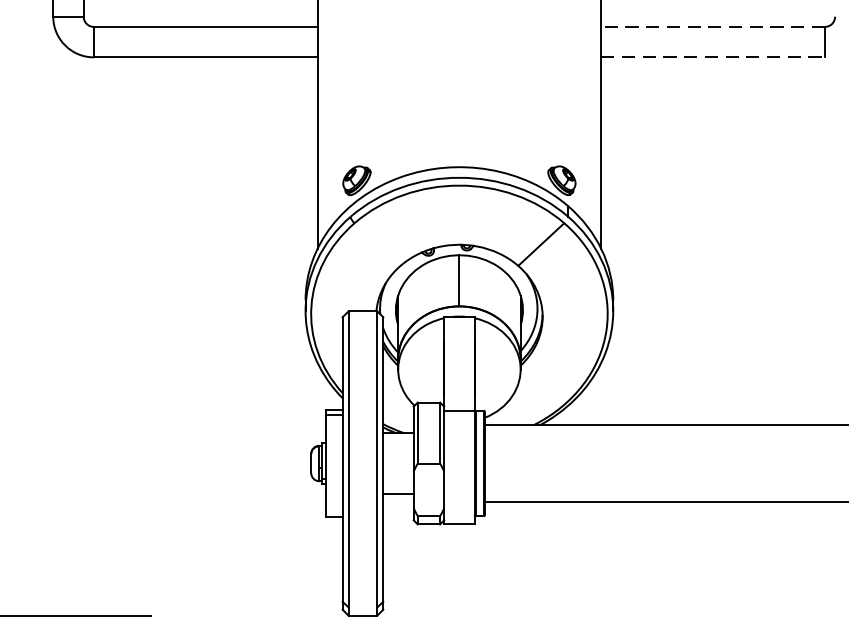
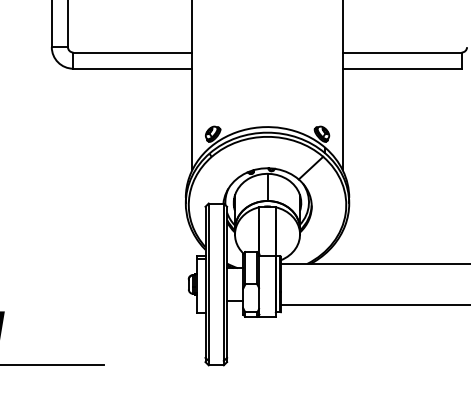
line: (711, 26) -> (401, 52), dashed -> solid
line: (713, 56) -> (402, 68), dashed -> solid

